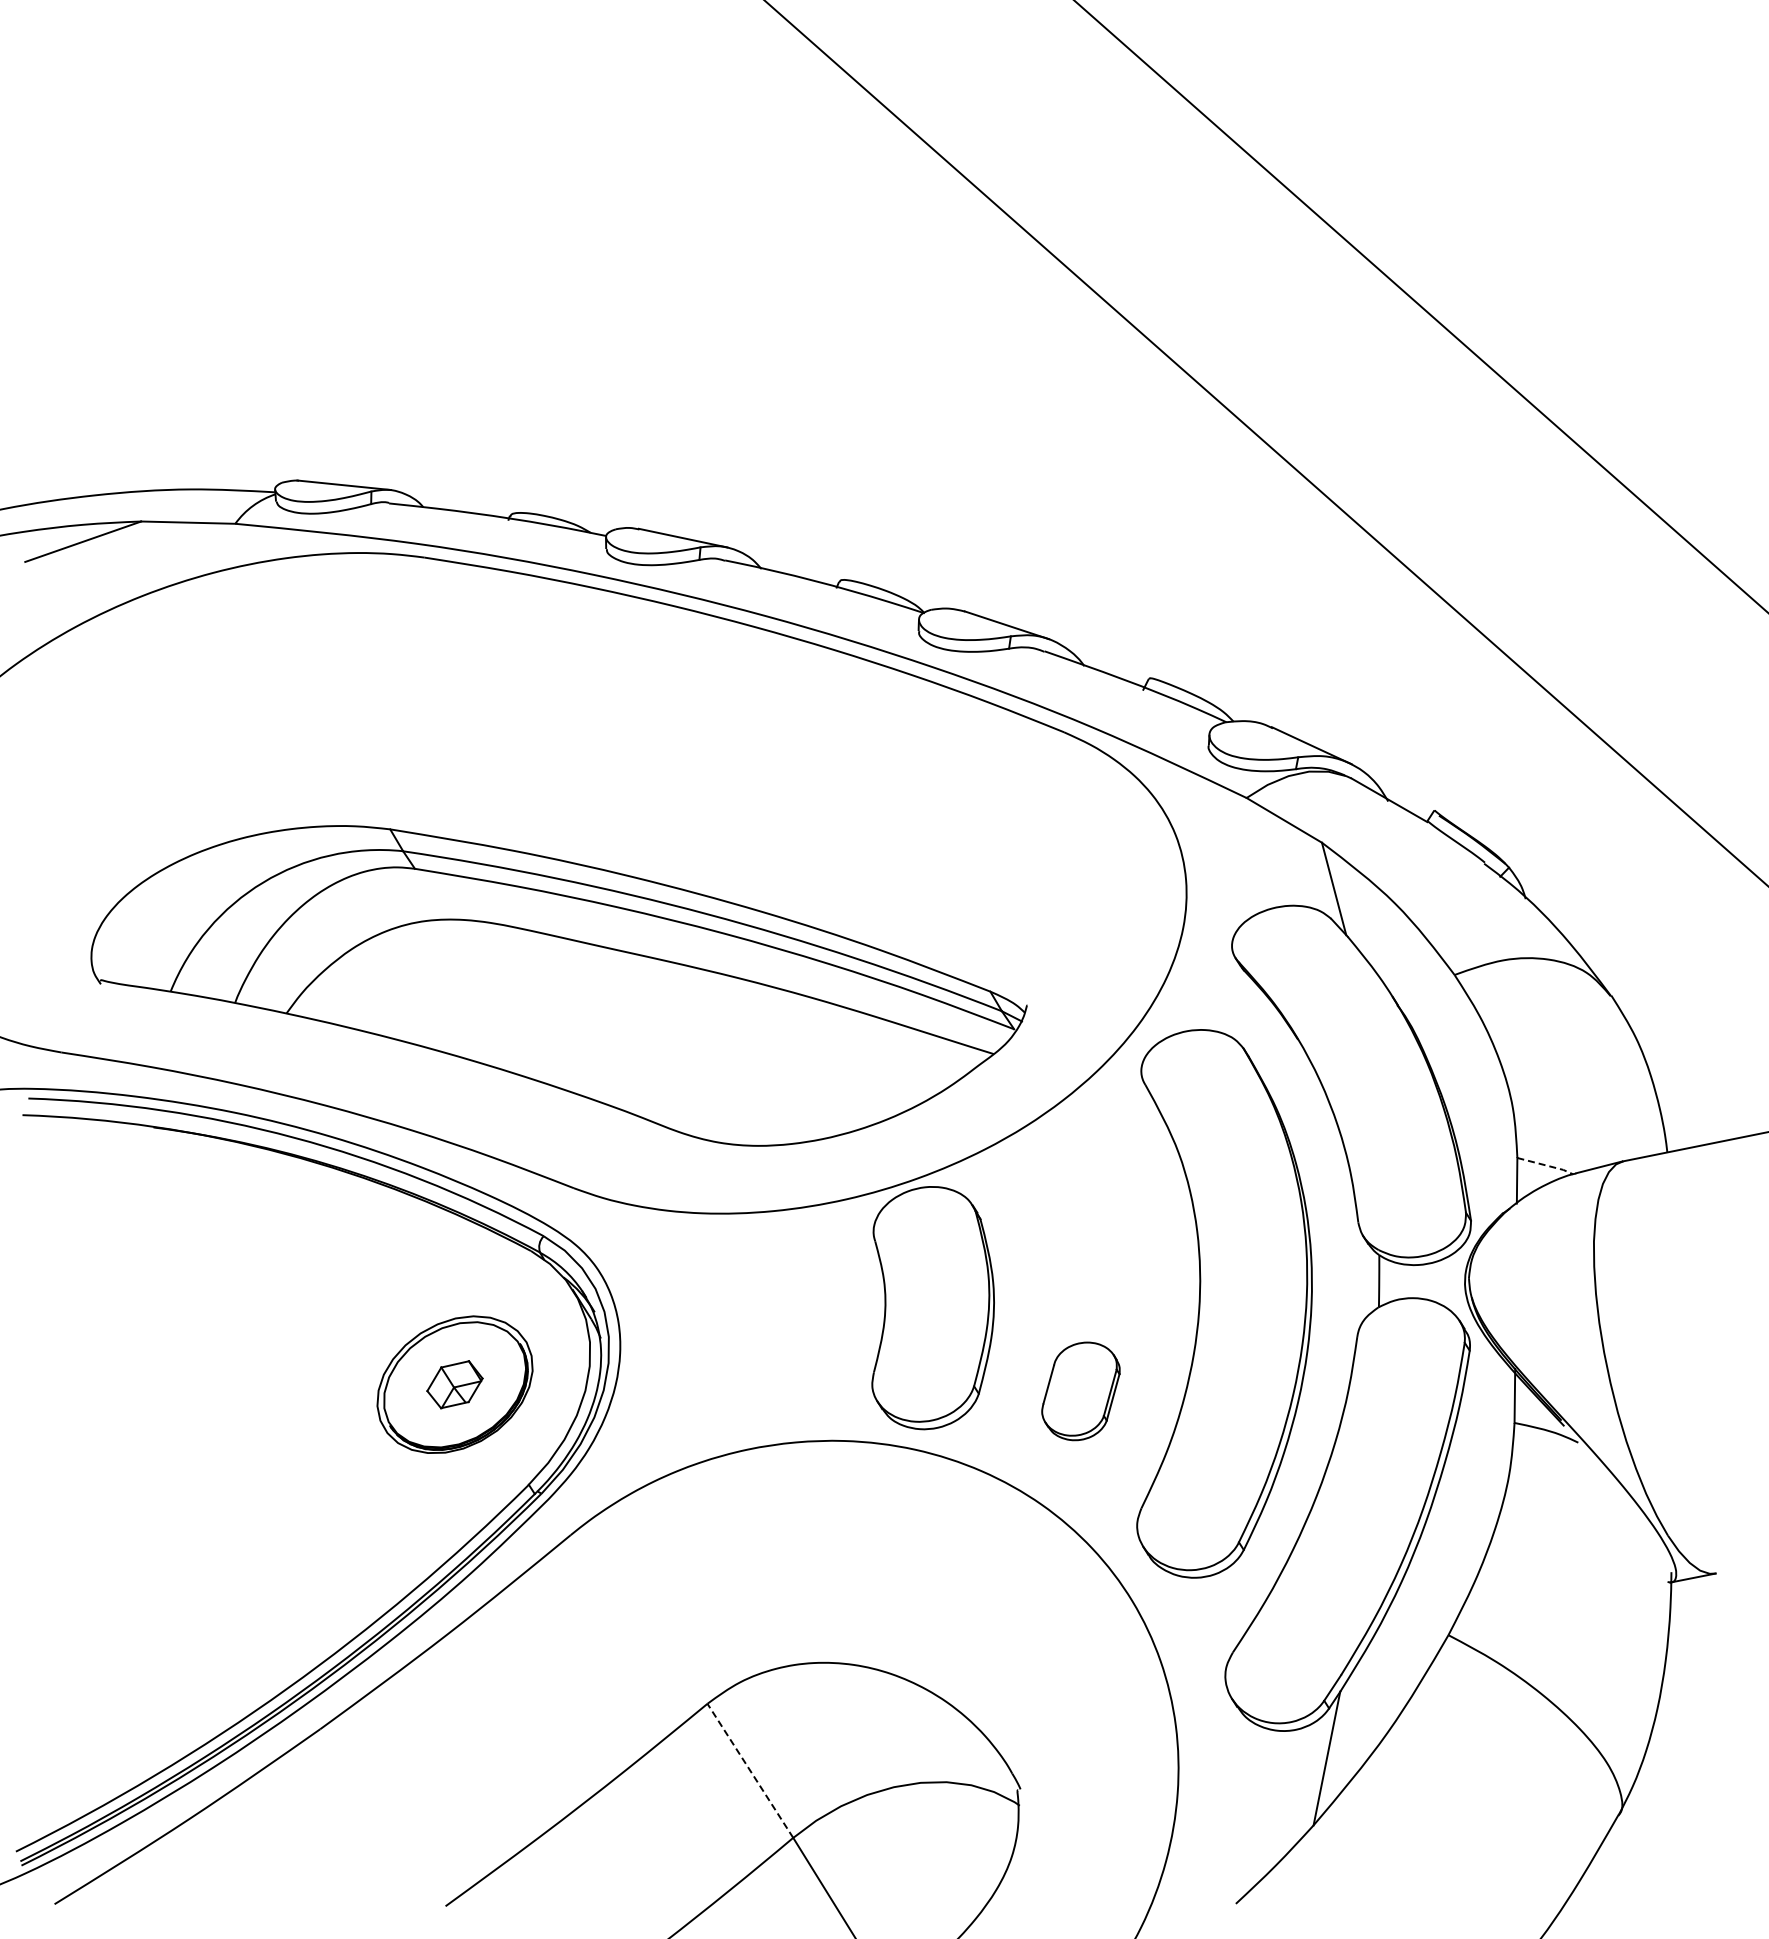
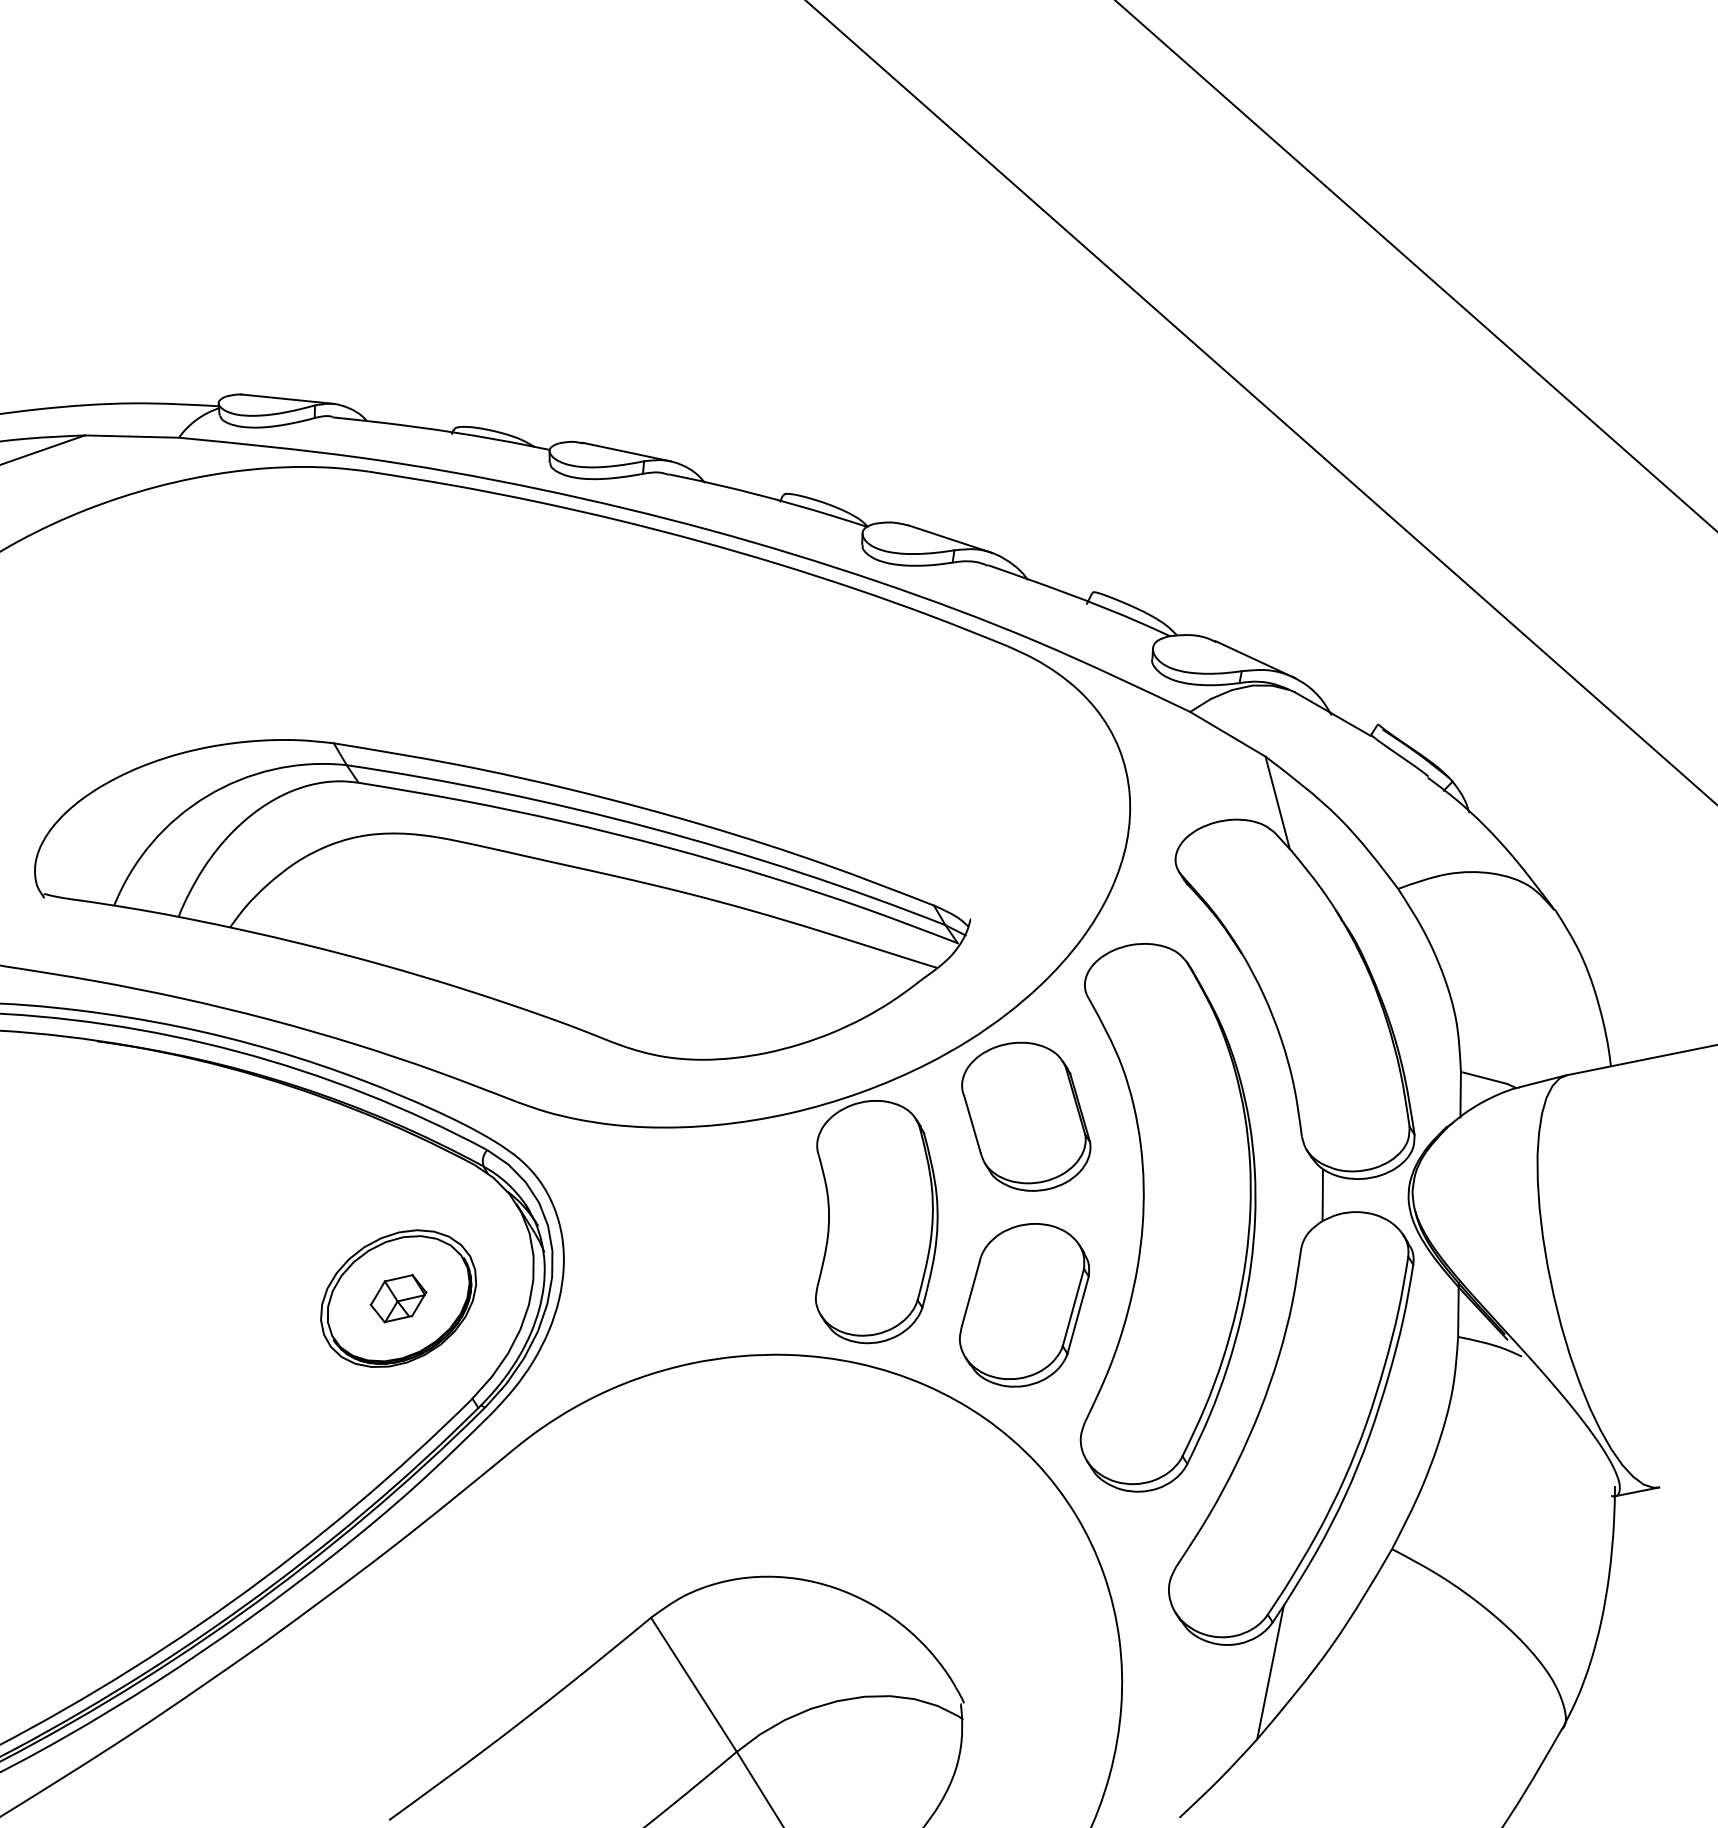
line: (1546, 1165) -> (1490, 1079), dashed -> solid
part: (1082, 1202) -> (1026, 1116), added
part: (1080, 1391) -> (1024, 1305), size x1.67
line: (750, 1770) -> (694, 1684), dashed -> solid

